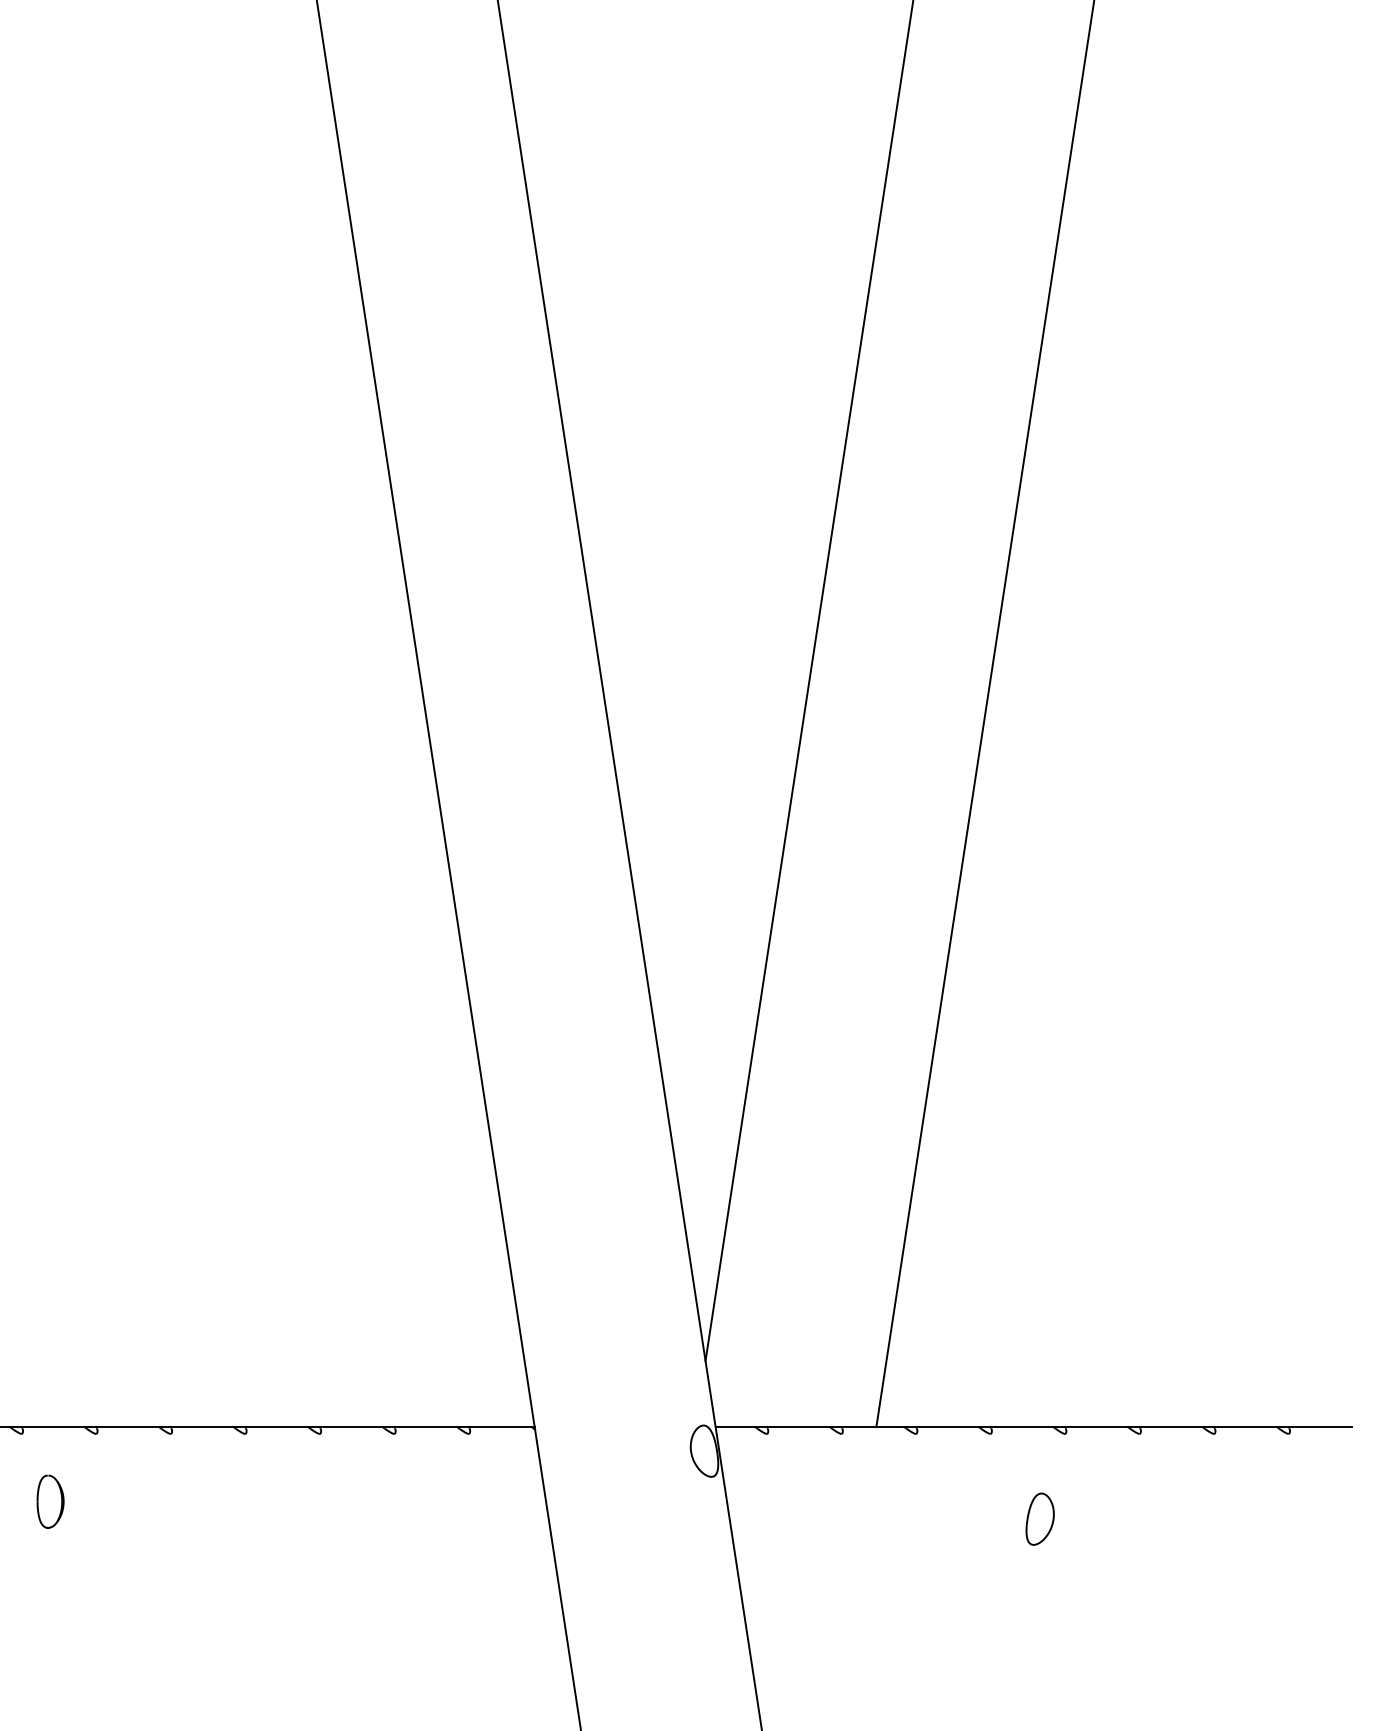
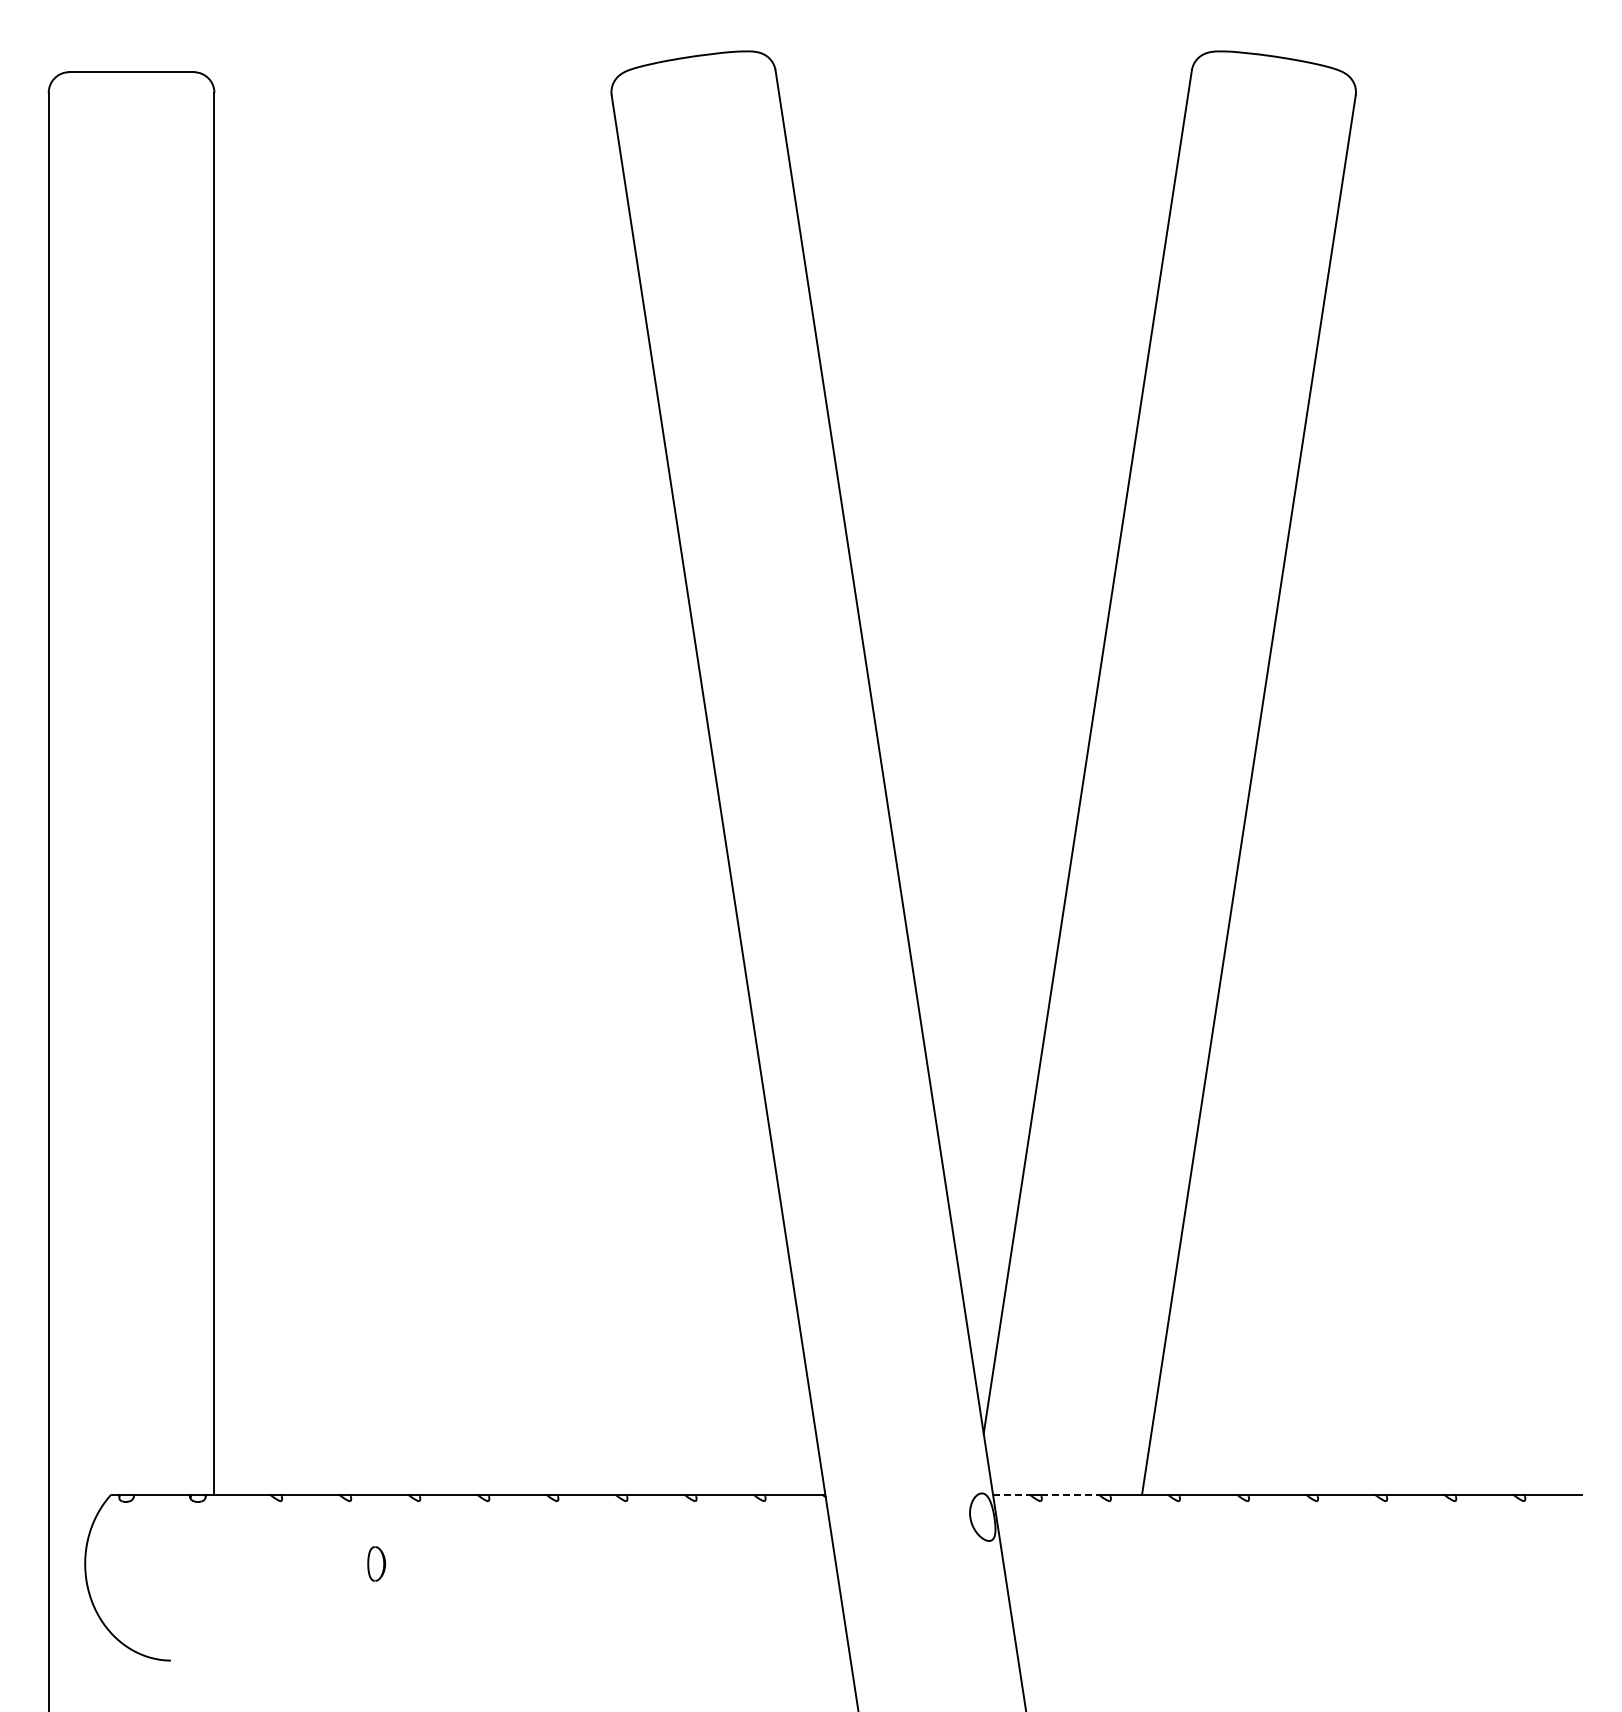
line: (735, 1426) -> (1011, 1494), solid -> dashed
line: (799, 1426) -> (1070, 1494), solid -> dashed
part: (50, 1501) -> (376, 1563), size x0.7
part: (1039, 1518) -> (1293, 1579), removed

